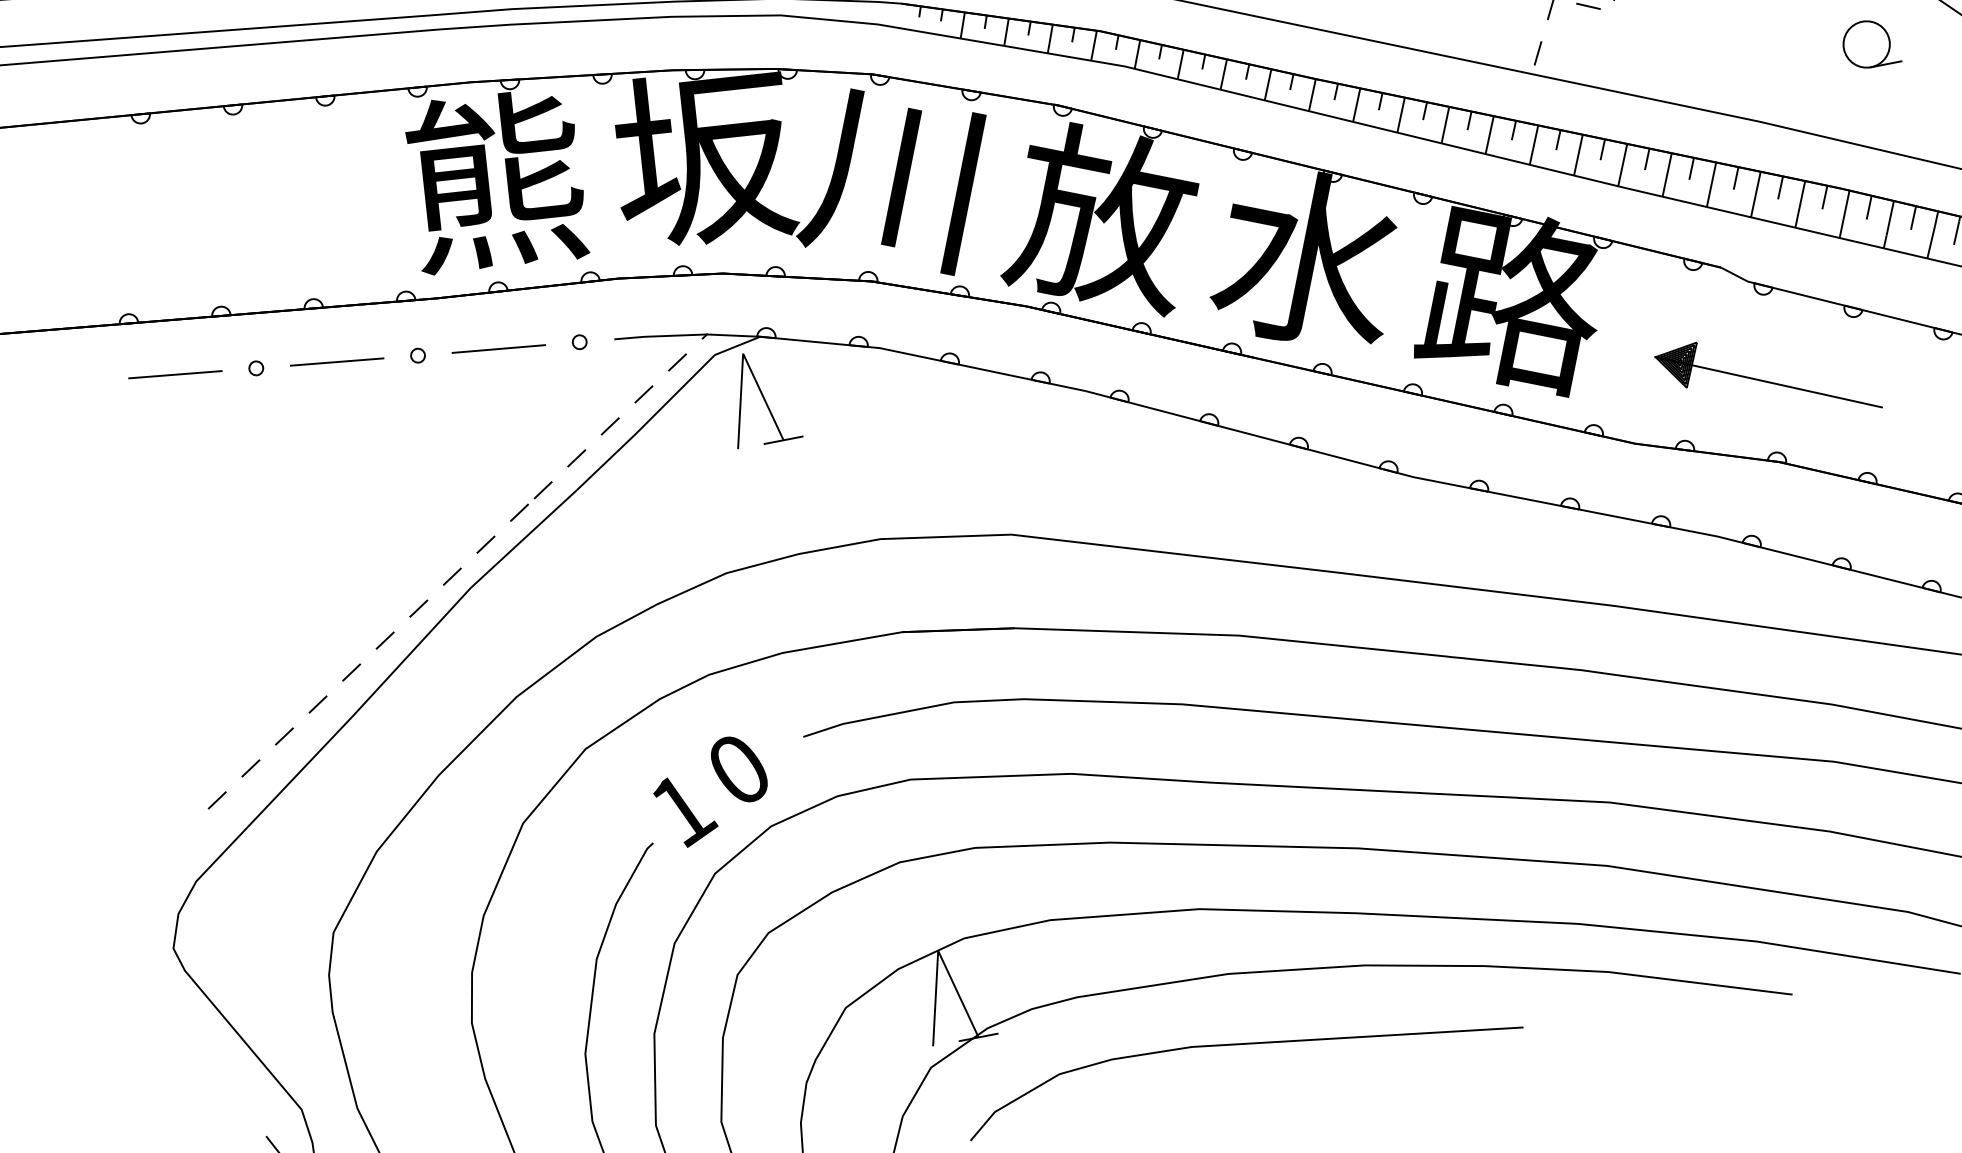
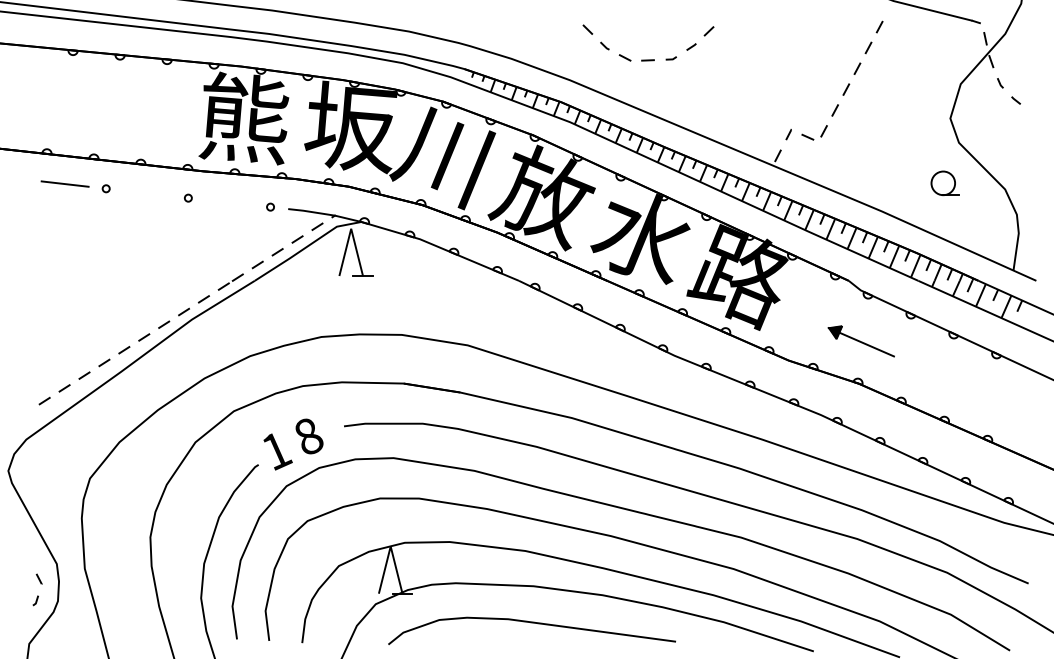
line: (496, 349) -> (228, 202), removed
line: (335, 362) -> (146, 193), removed
part: (1768, 379) -> (861, 341), size x0.6
text: (740, 769) -> (309, 436), 0 -> 8

